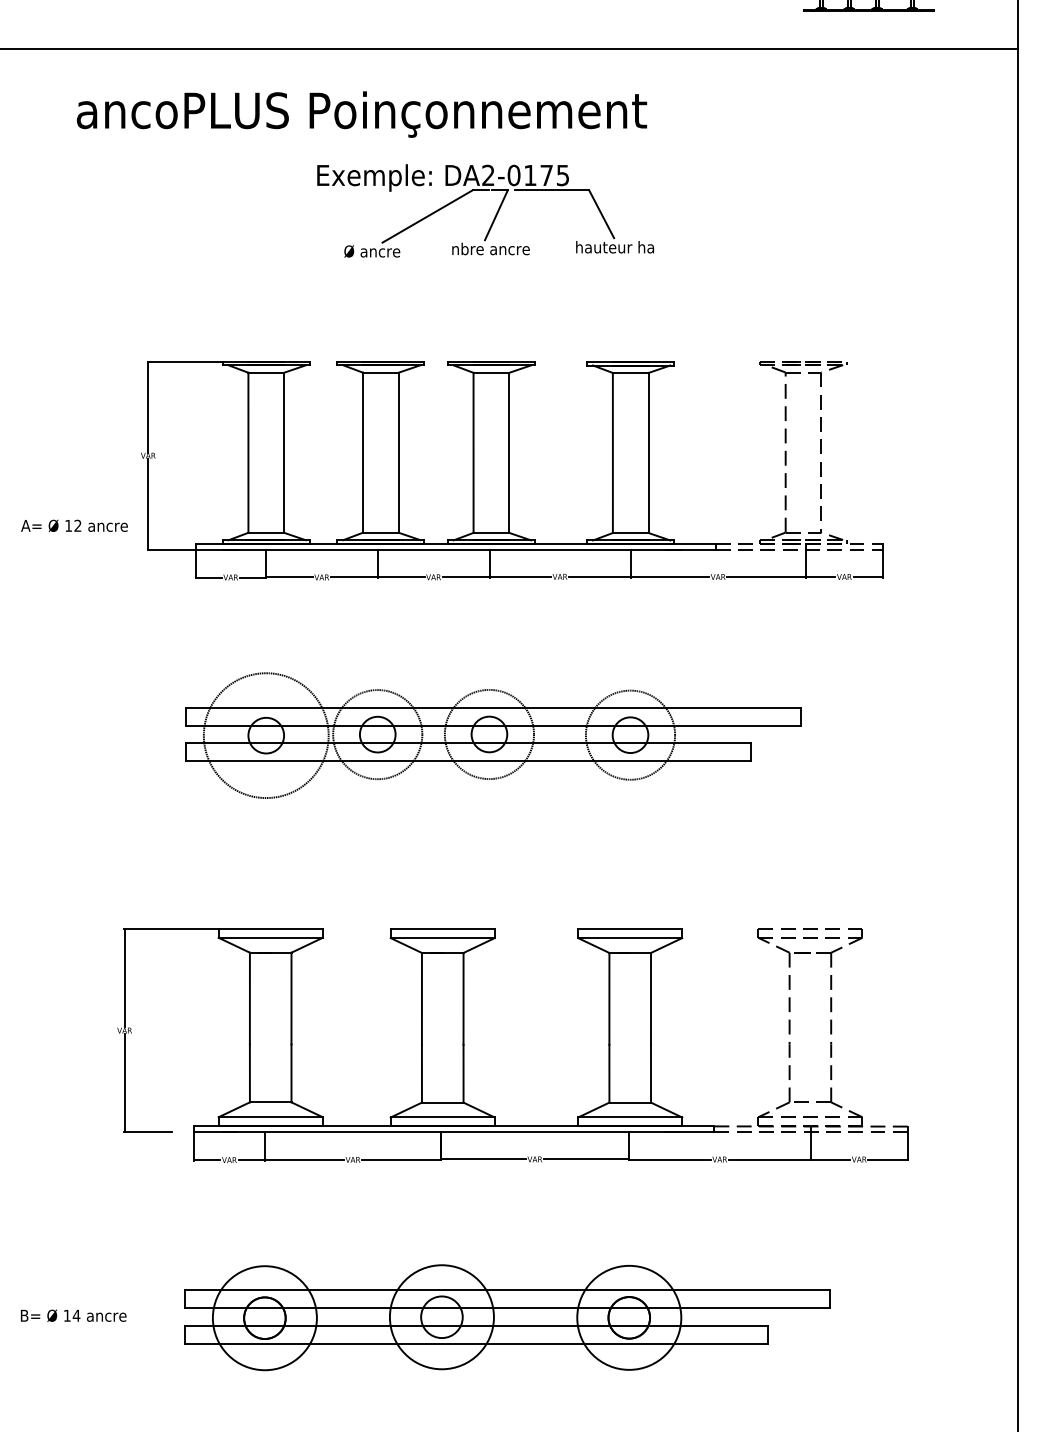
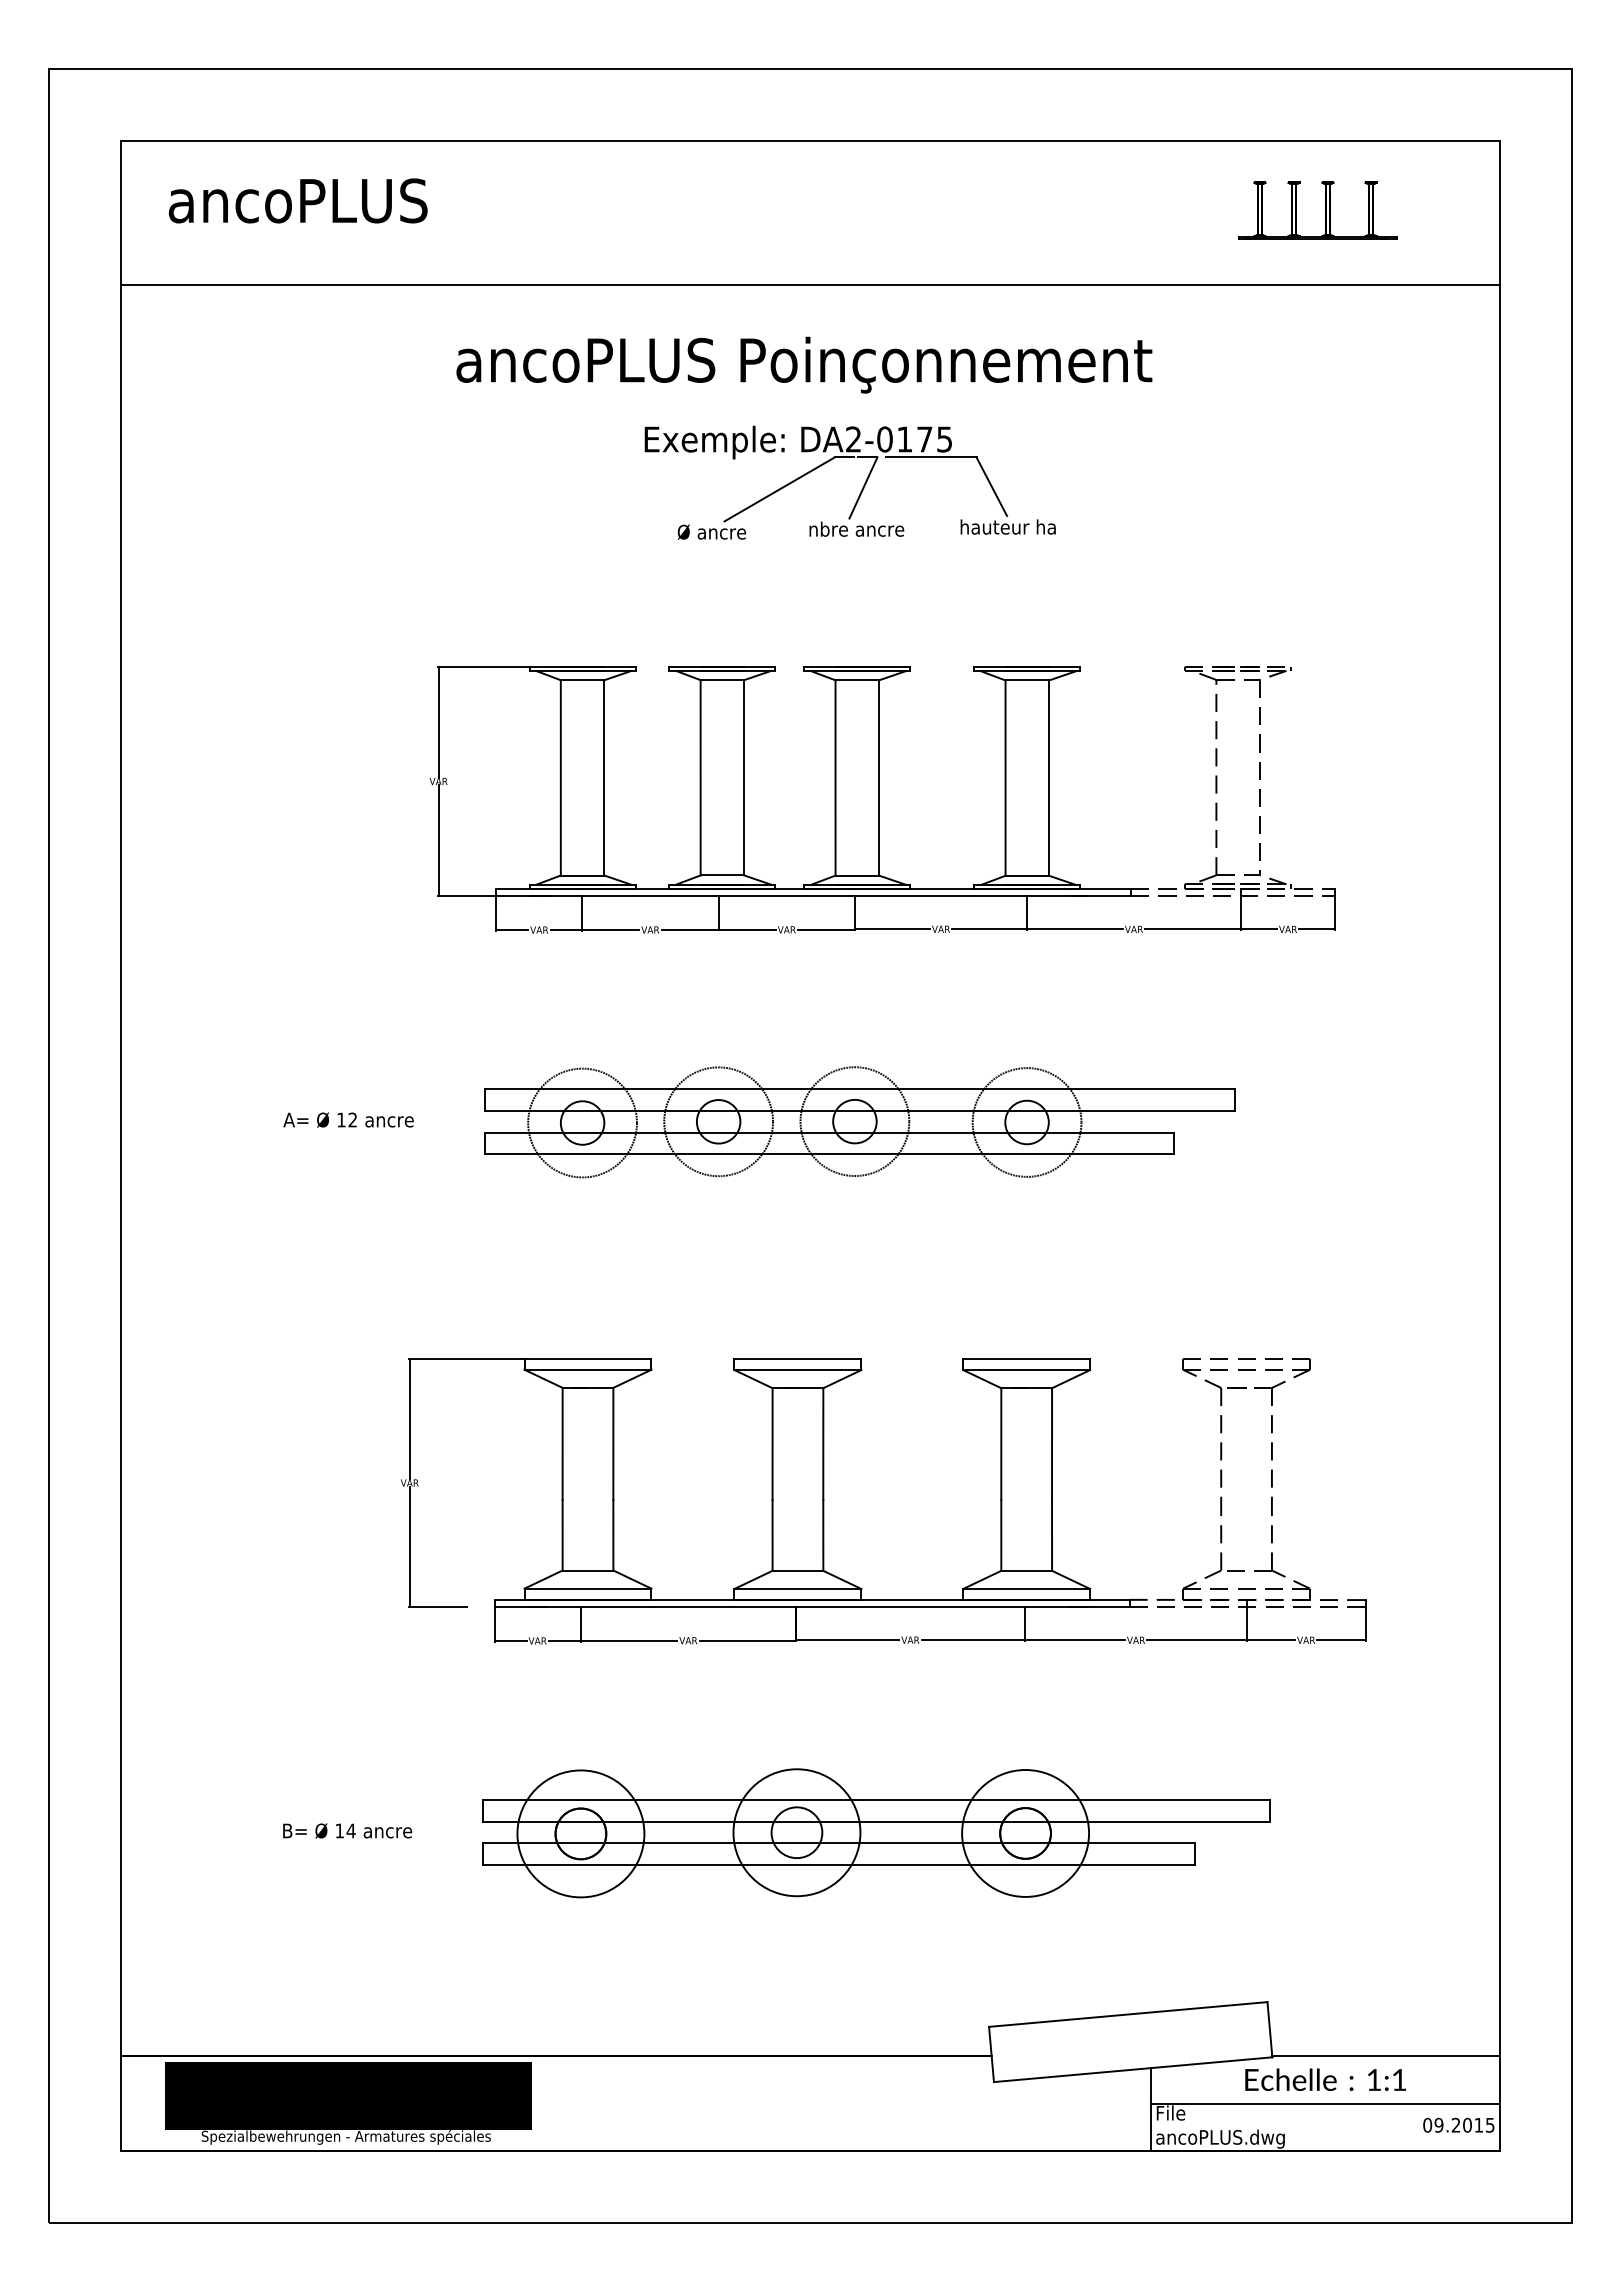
text: (362, 114) -> (804, 364), moved
text: (74, 525) -> (348, 1119), moved
circle: (266, 735) -> (582, 1122), size x0.71

